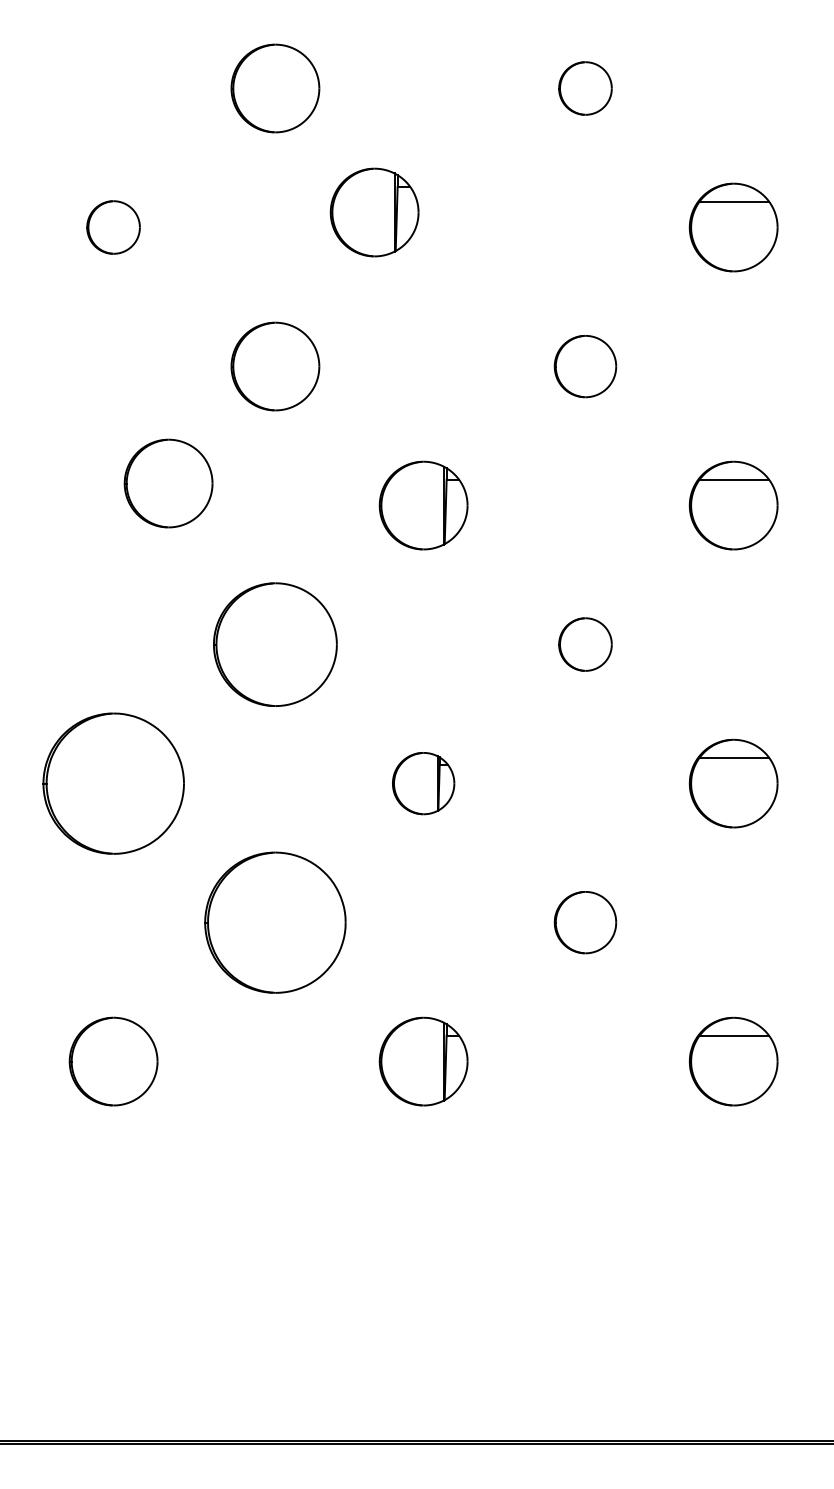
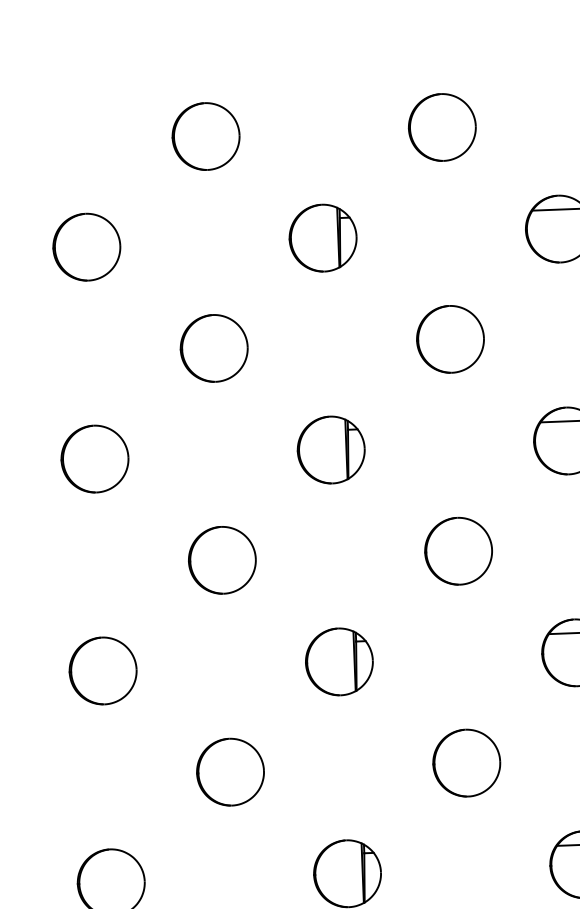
part: (585, 88) -> (442, 127), size x1.67
part: (374, 212) -> (322, 238), moved
part: (113, 227) -> (86, 247), size x1.67
part: (585, 366) -> (450, 339), size x1.43
part: (168, 483) -> (94, 459), moved
part: (275, 644) -> (222, 560), size x0.71
part: (585, 644) -> (458, 551), size x1.67
part: (113, 783) -> (103, 670), size x0.62
part: (423, 783) -> (339, 661), size x1.43
part: (275, 922) -> (230, 772), size x0.62
part: (585, 922) -> (466, 763), size x1.43

